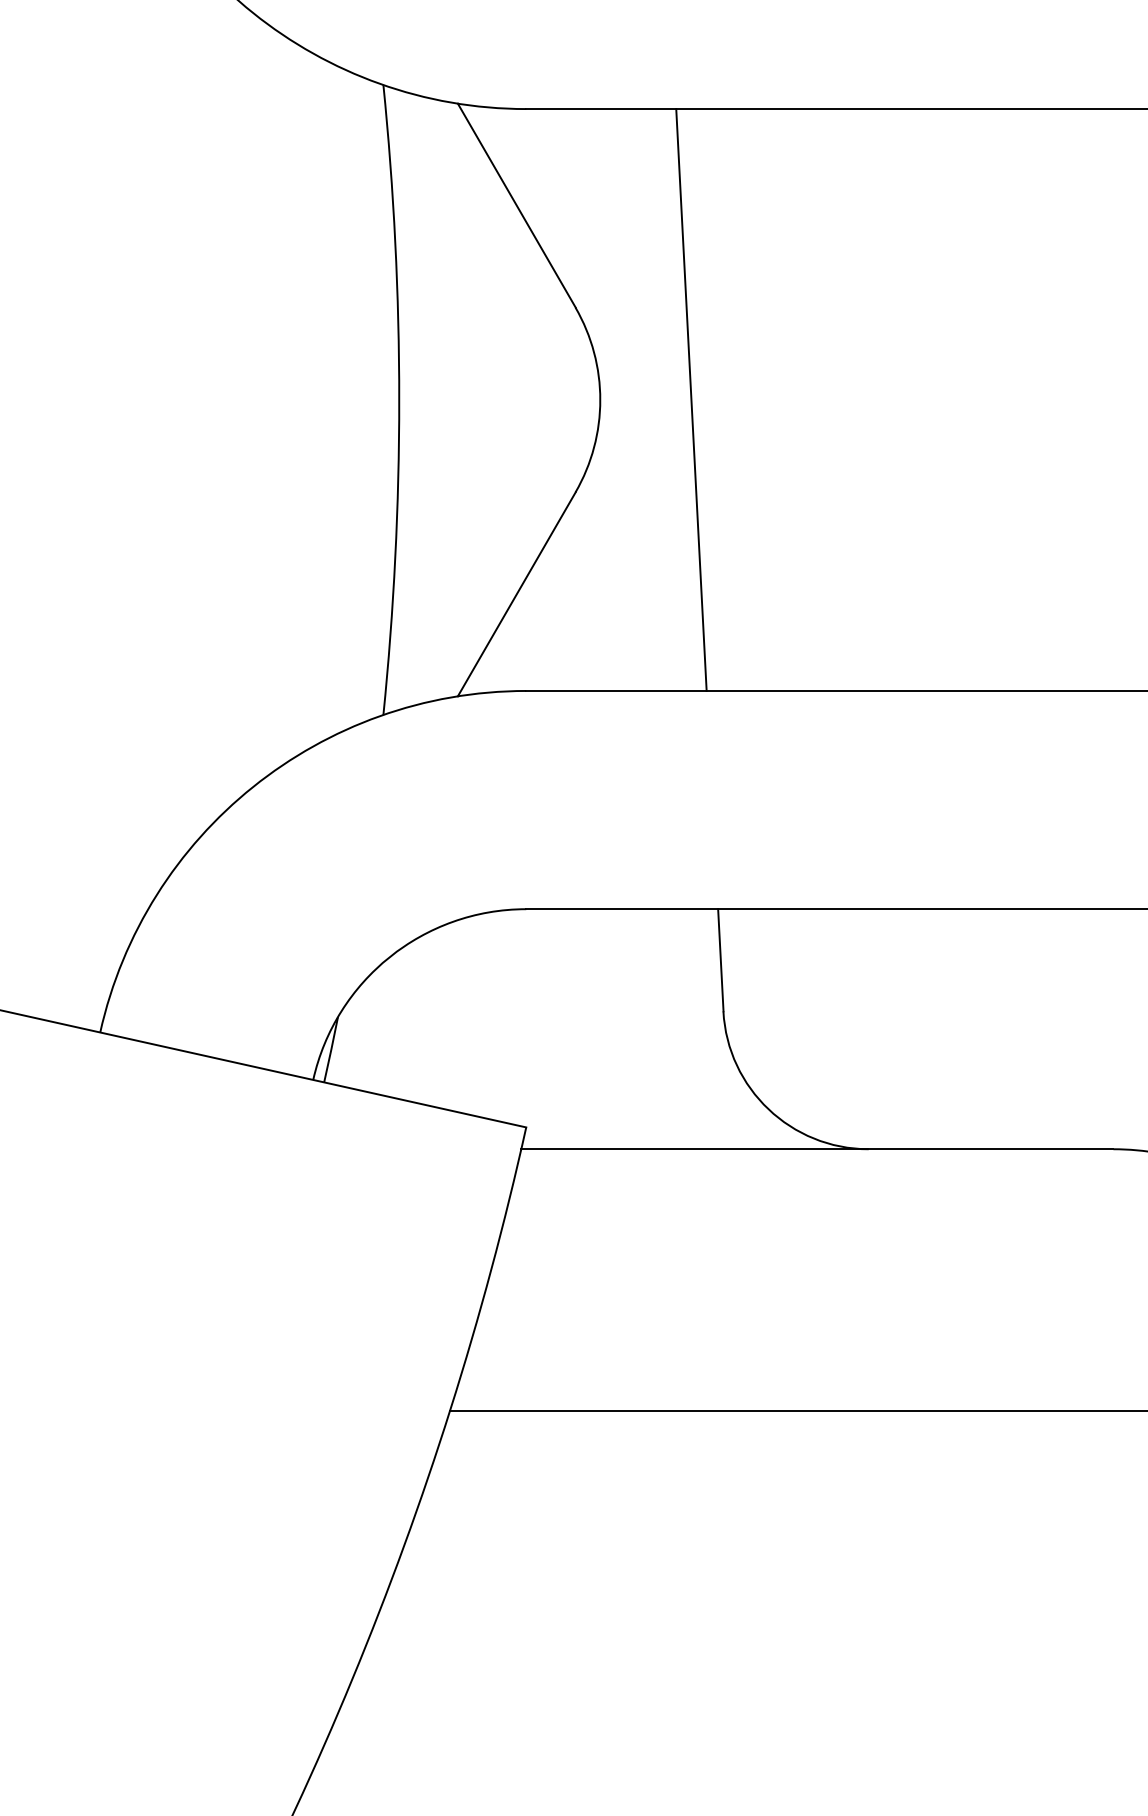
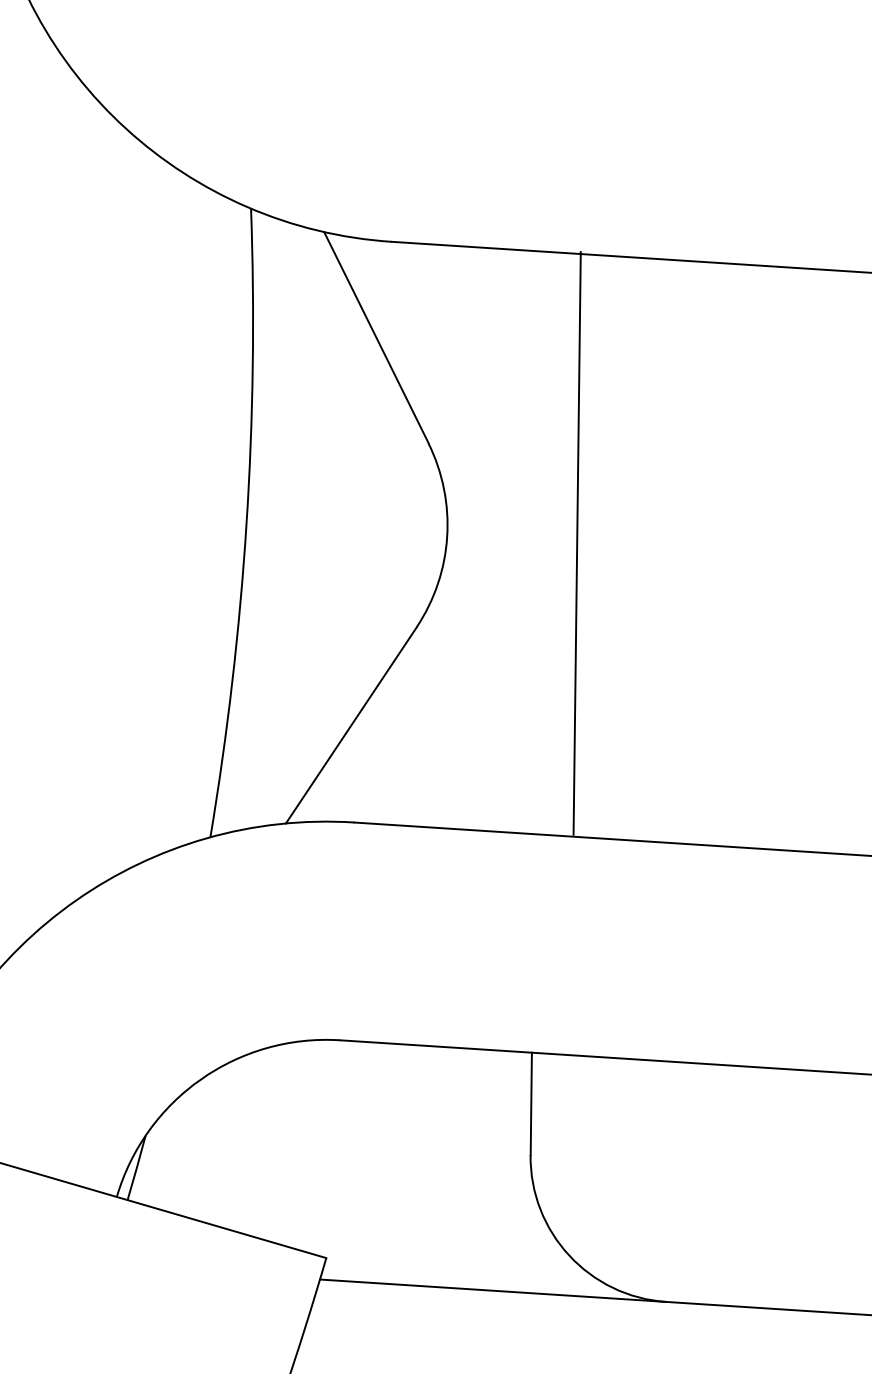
line: (691, 399) -> (577, 542), moved

